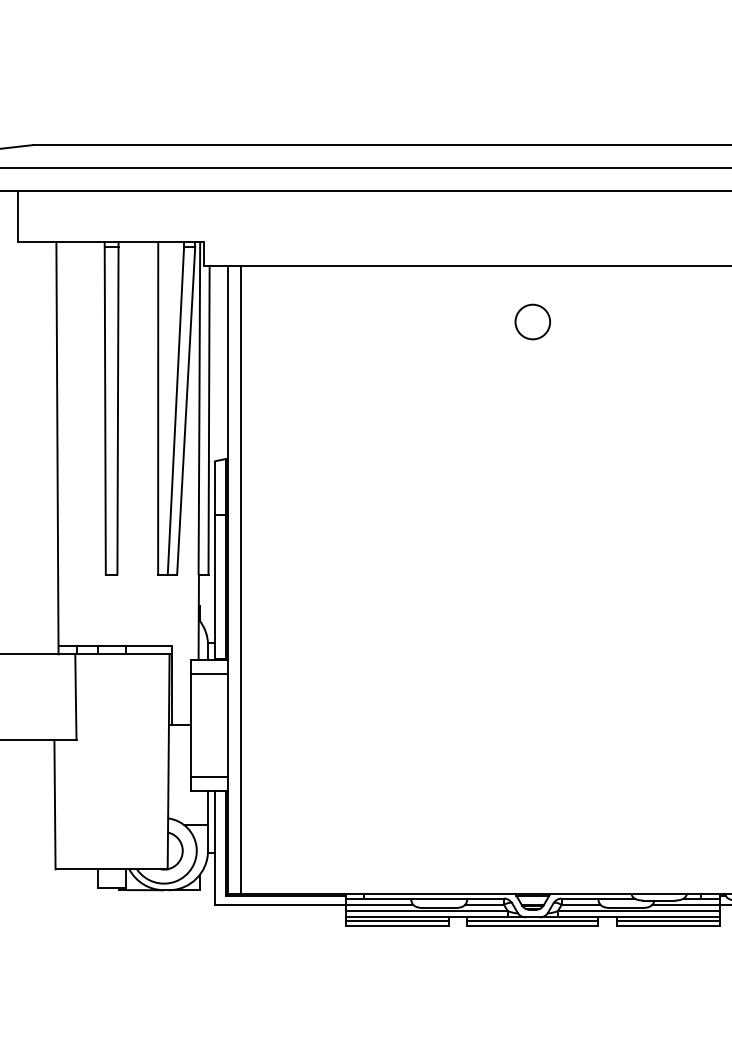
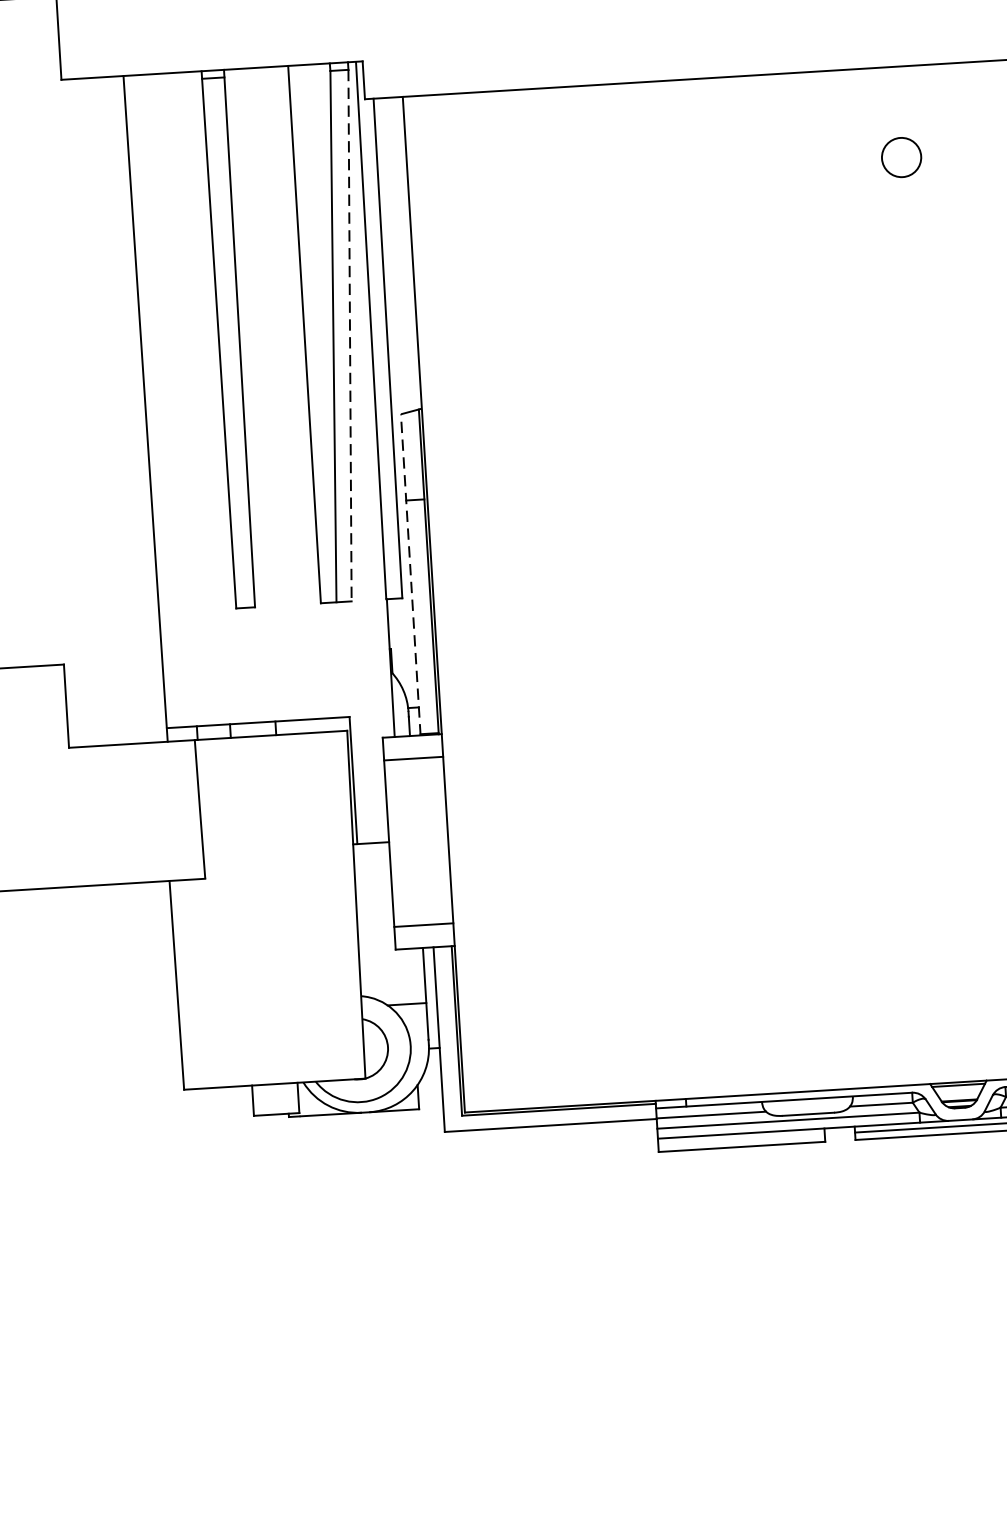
circle: (532, 321) -> (901, 156), size x0.7
line: (186, 411) -> (350, 336), solid -> dashed
line: (214, 560) -> (410, 574), solid -> dashed
line: (240, 579) -> (454, 602), removed
line: (396, 921) -> (740, 1140), removed

